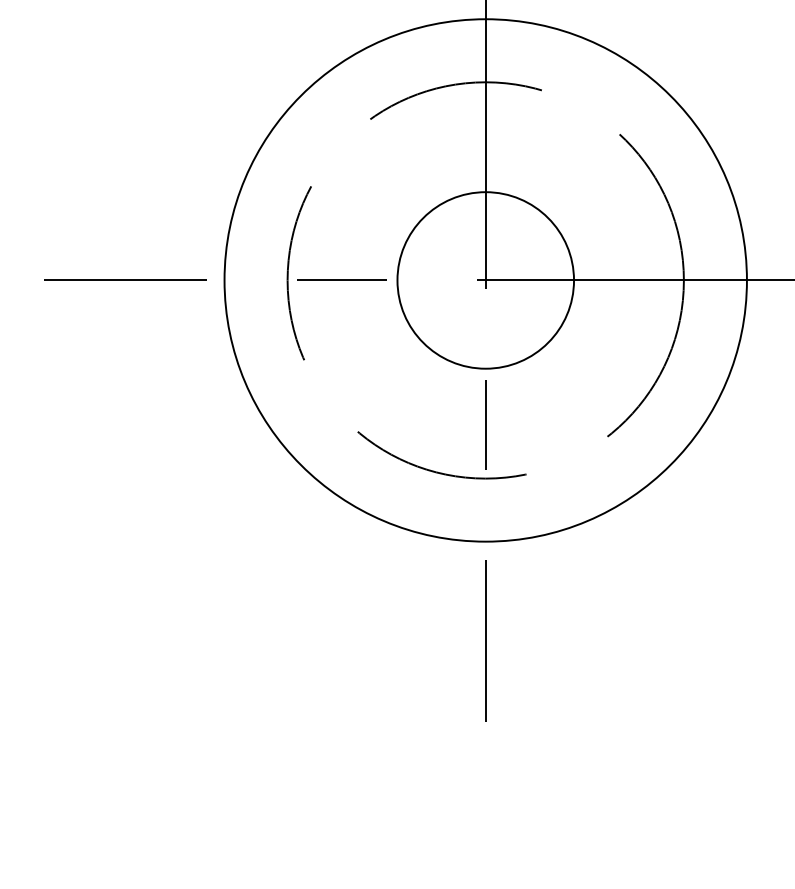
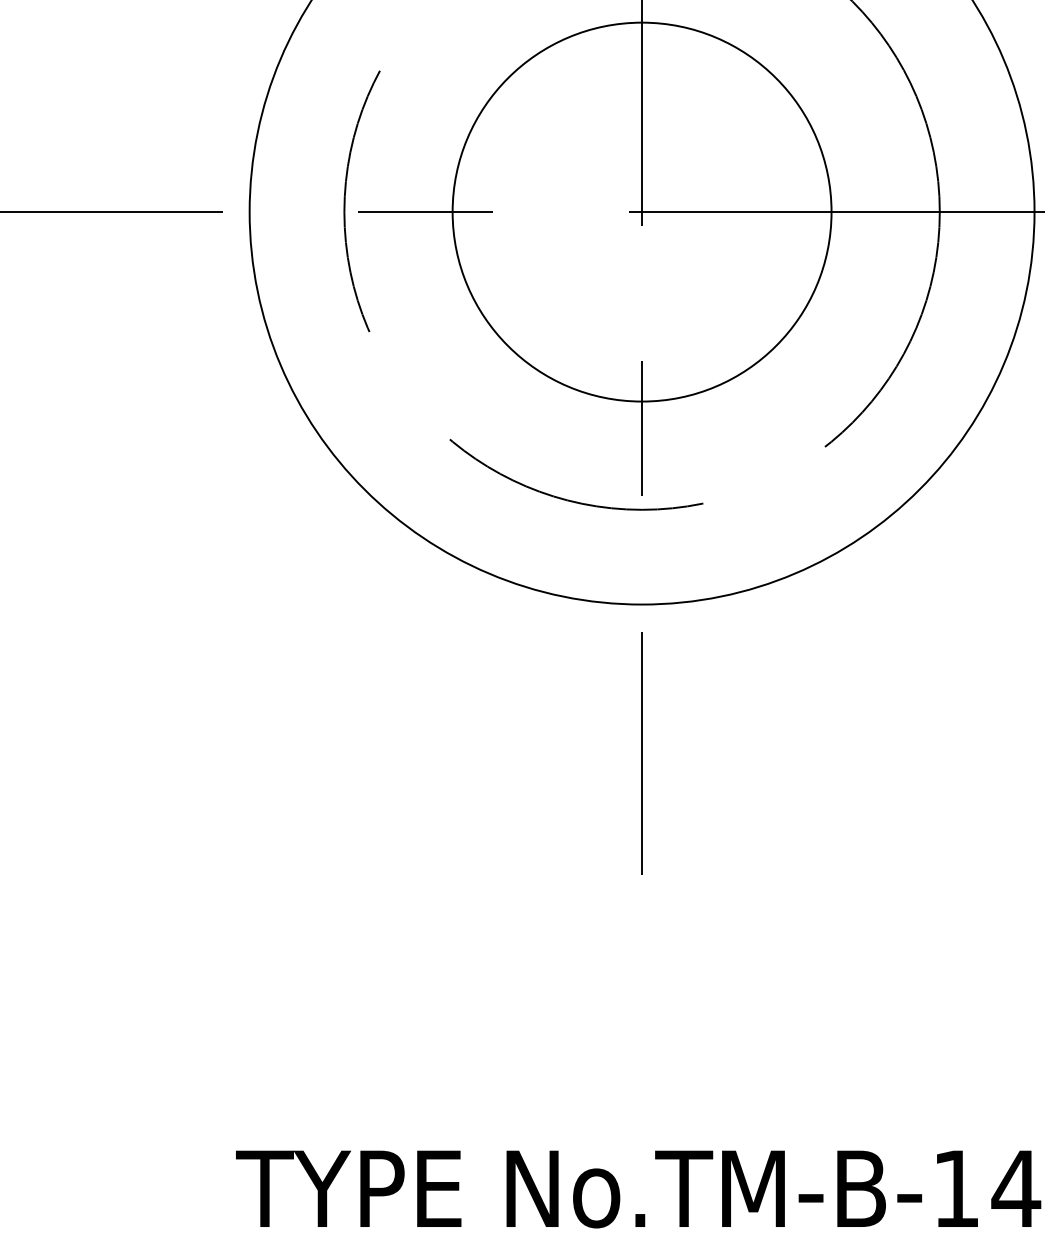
circle: (485, 280) -> (641, 212), size x1.43

